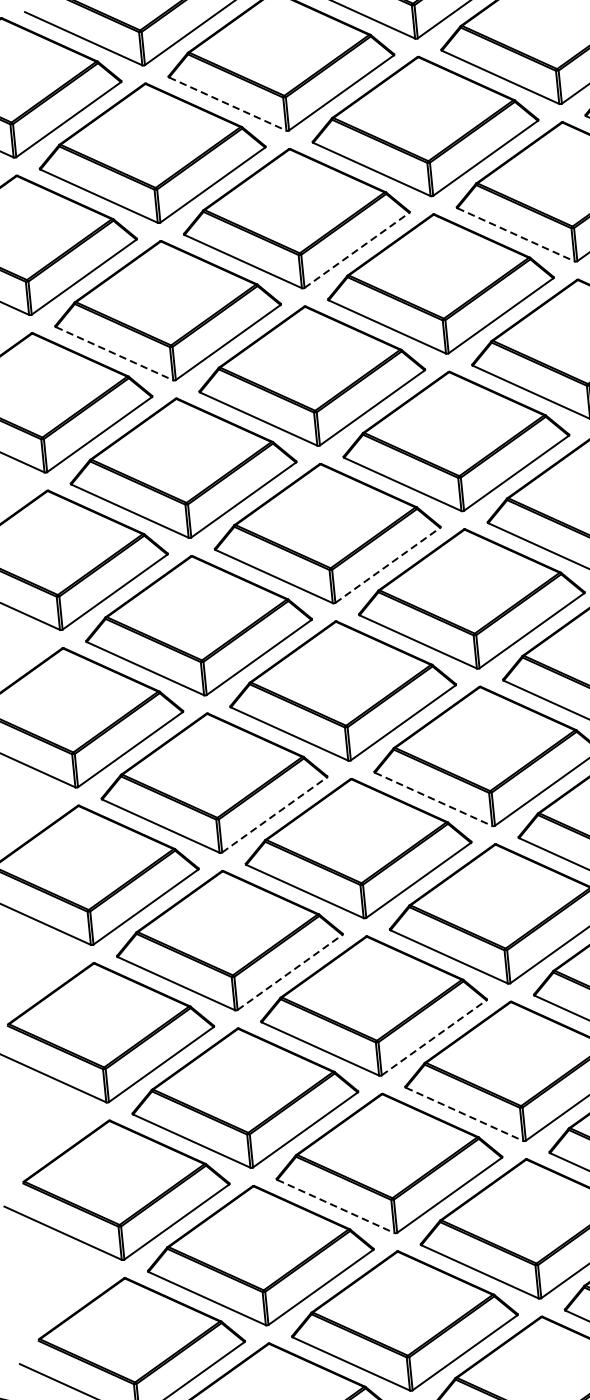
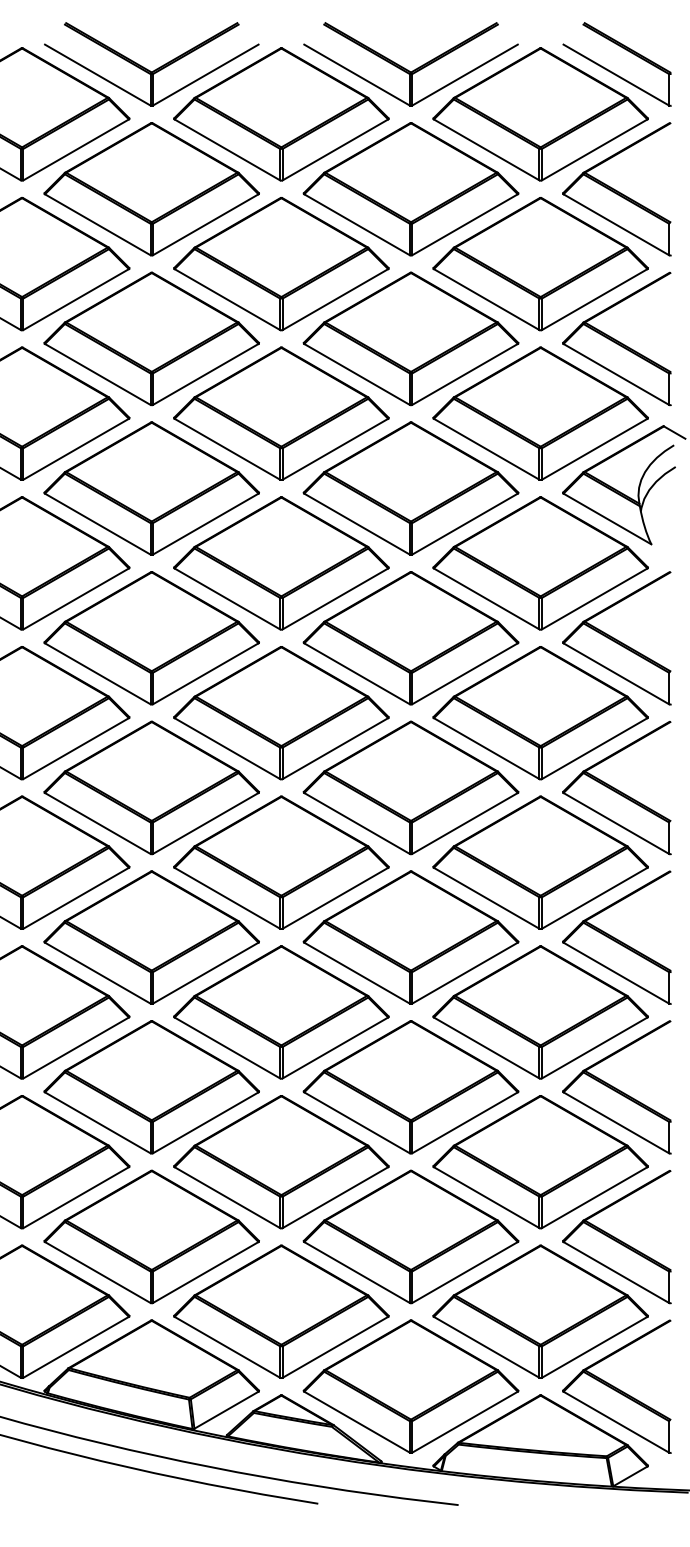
line: (227, 103) -> (227, 149), dashed -> solid
line: (515, 234) -> (486, 299), dashed -> solid
line: (356, 250) -> (335, 299), dashed -> solid
line: (114, 353) -> (97, 374), dashed -> solid
line: (387, 564) -> (335, 598), dashed -> solid
line: (434, 799) -> (357, 823), dashed -> solid
line: (274, 815) -> (205, 823), dashed -> solid
line: (289, 972) -> (205, 973), dashed -> solid
line: (434, 1037) -> (335, 1047), dashed -> solid
line: (465, 1113) -> (357, 1122), dashed -> solid
line: (335, 1206) -> (227, 1197), dashed -> solid

